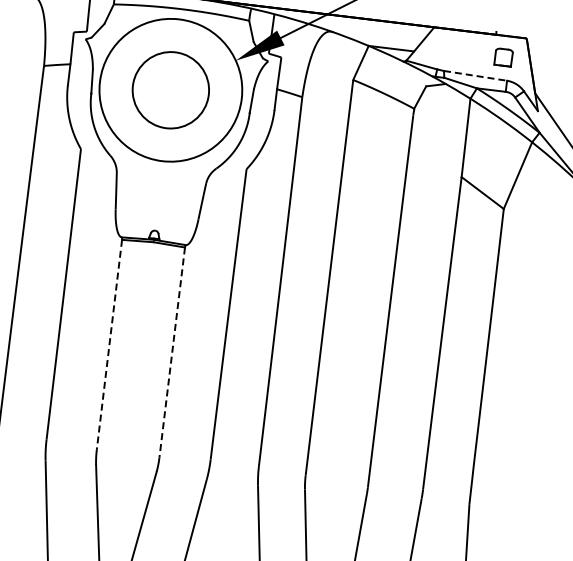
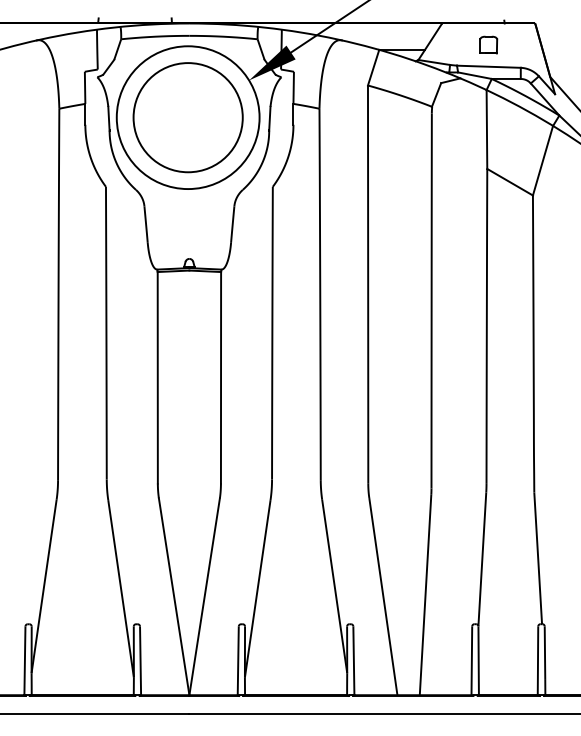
part: (503, 56) -> (488, 44), moved
line: (475, 75) -> (488, 66), dashed -> solid
circle: (170, 90) -> (187, 117), size x1.43
line: (109, 344) -> (157, 377), dashed -> solid
line: (172, 352) -> (221, 377), dashed -> solid

